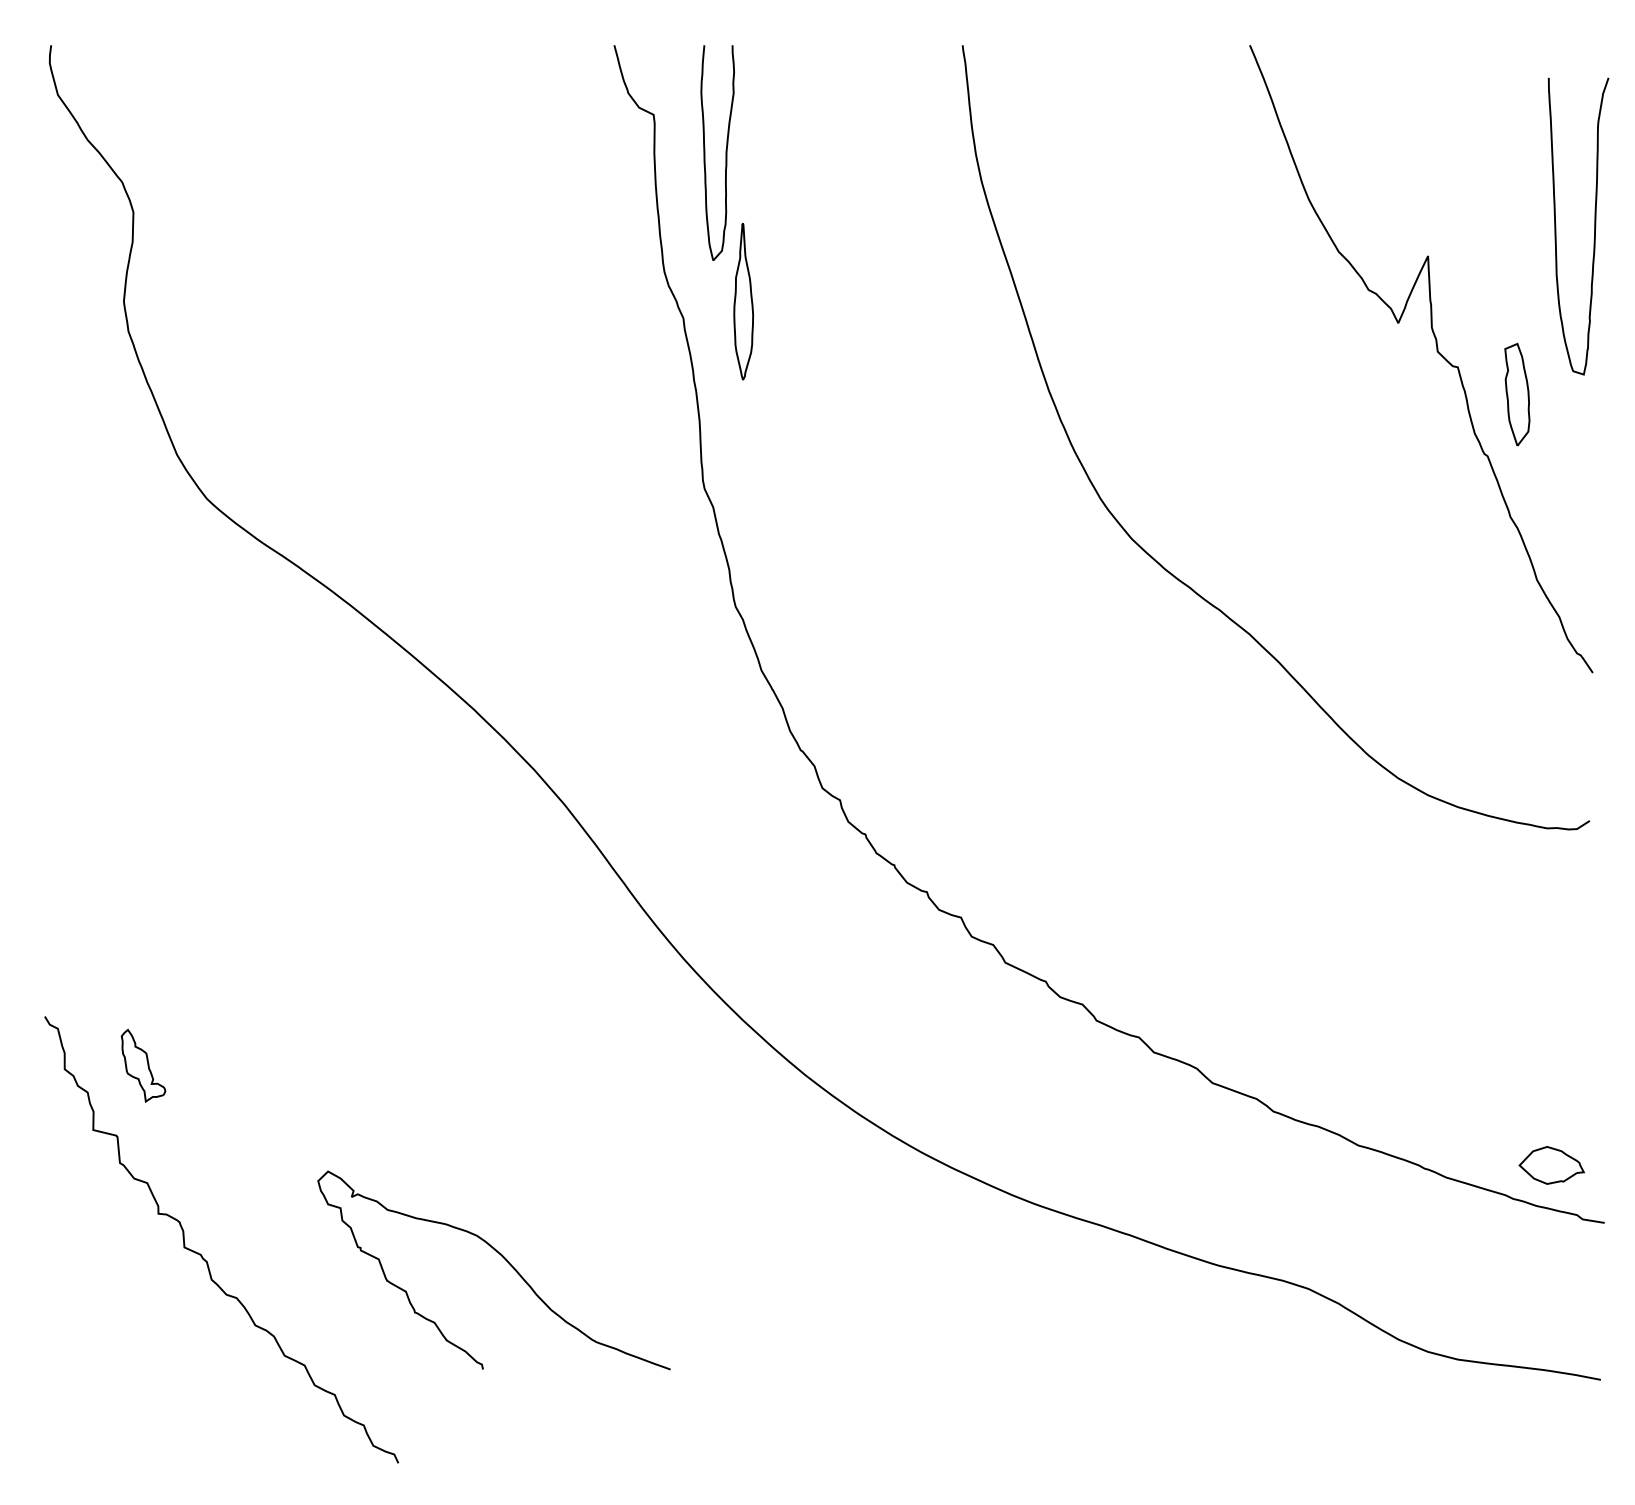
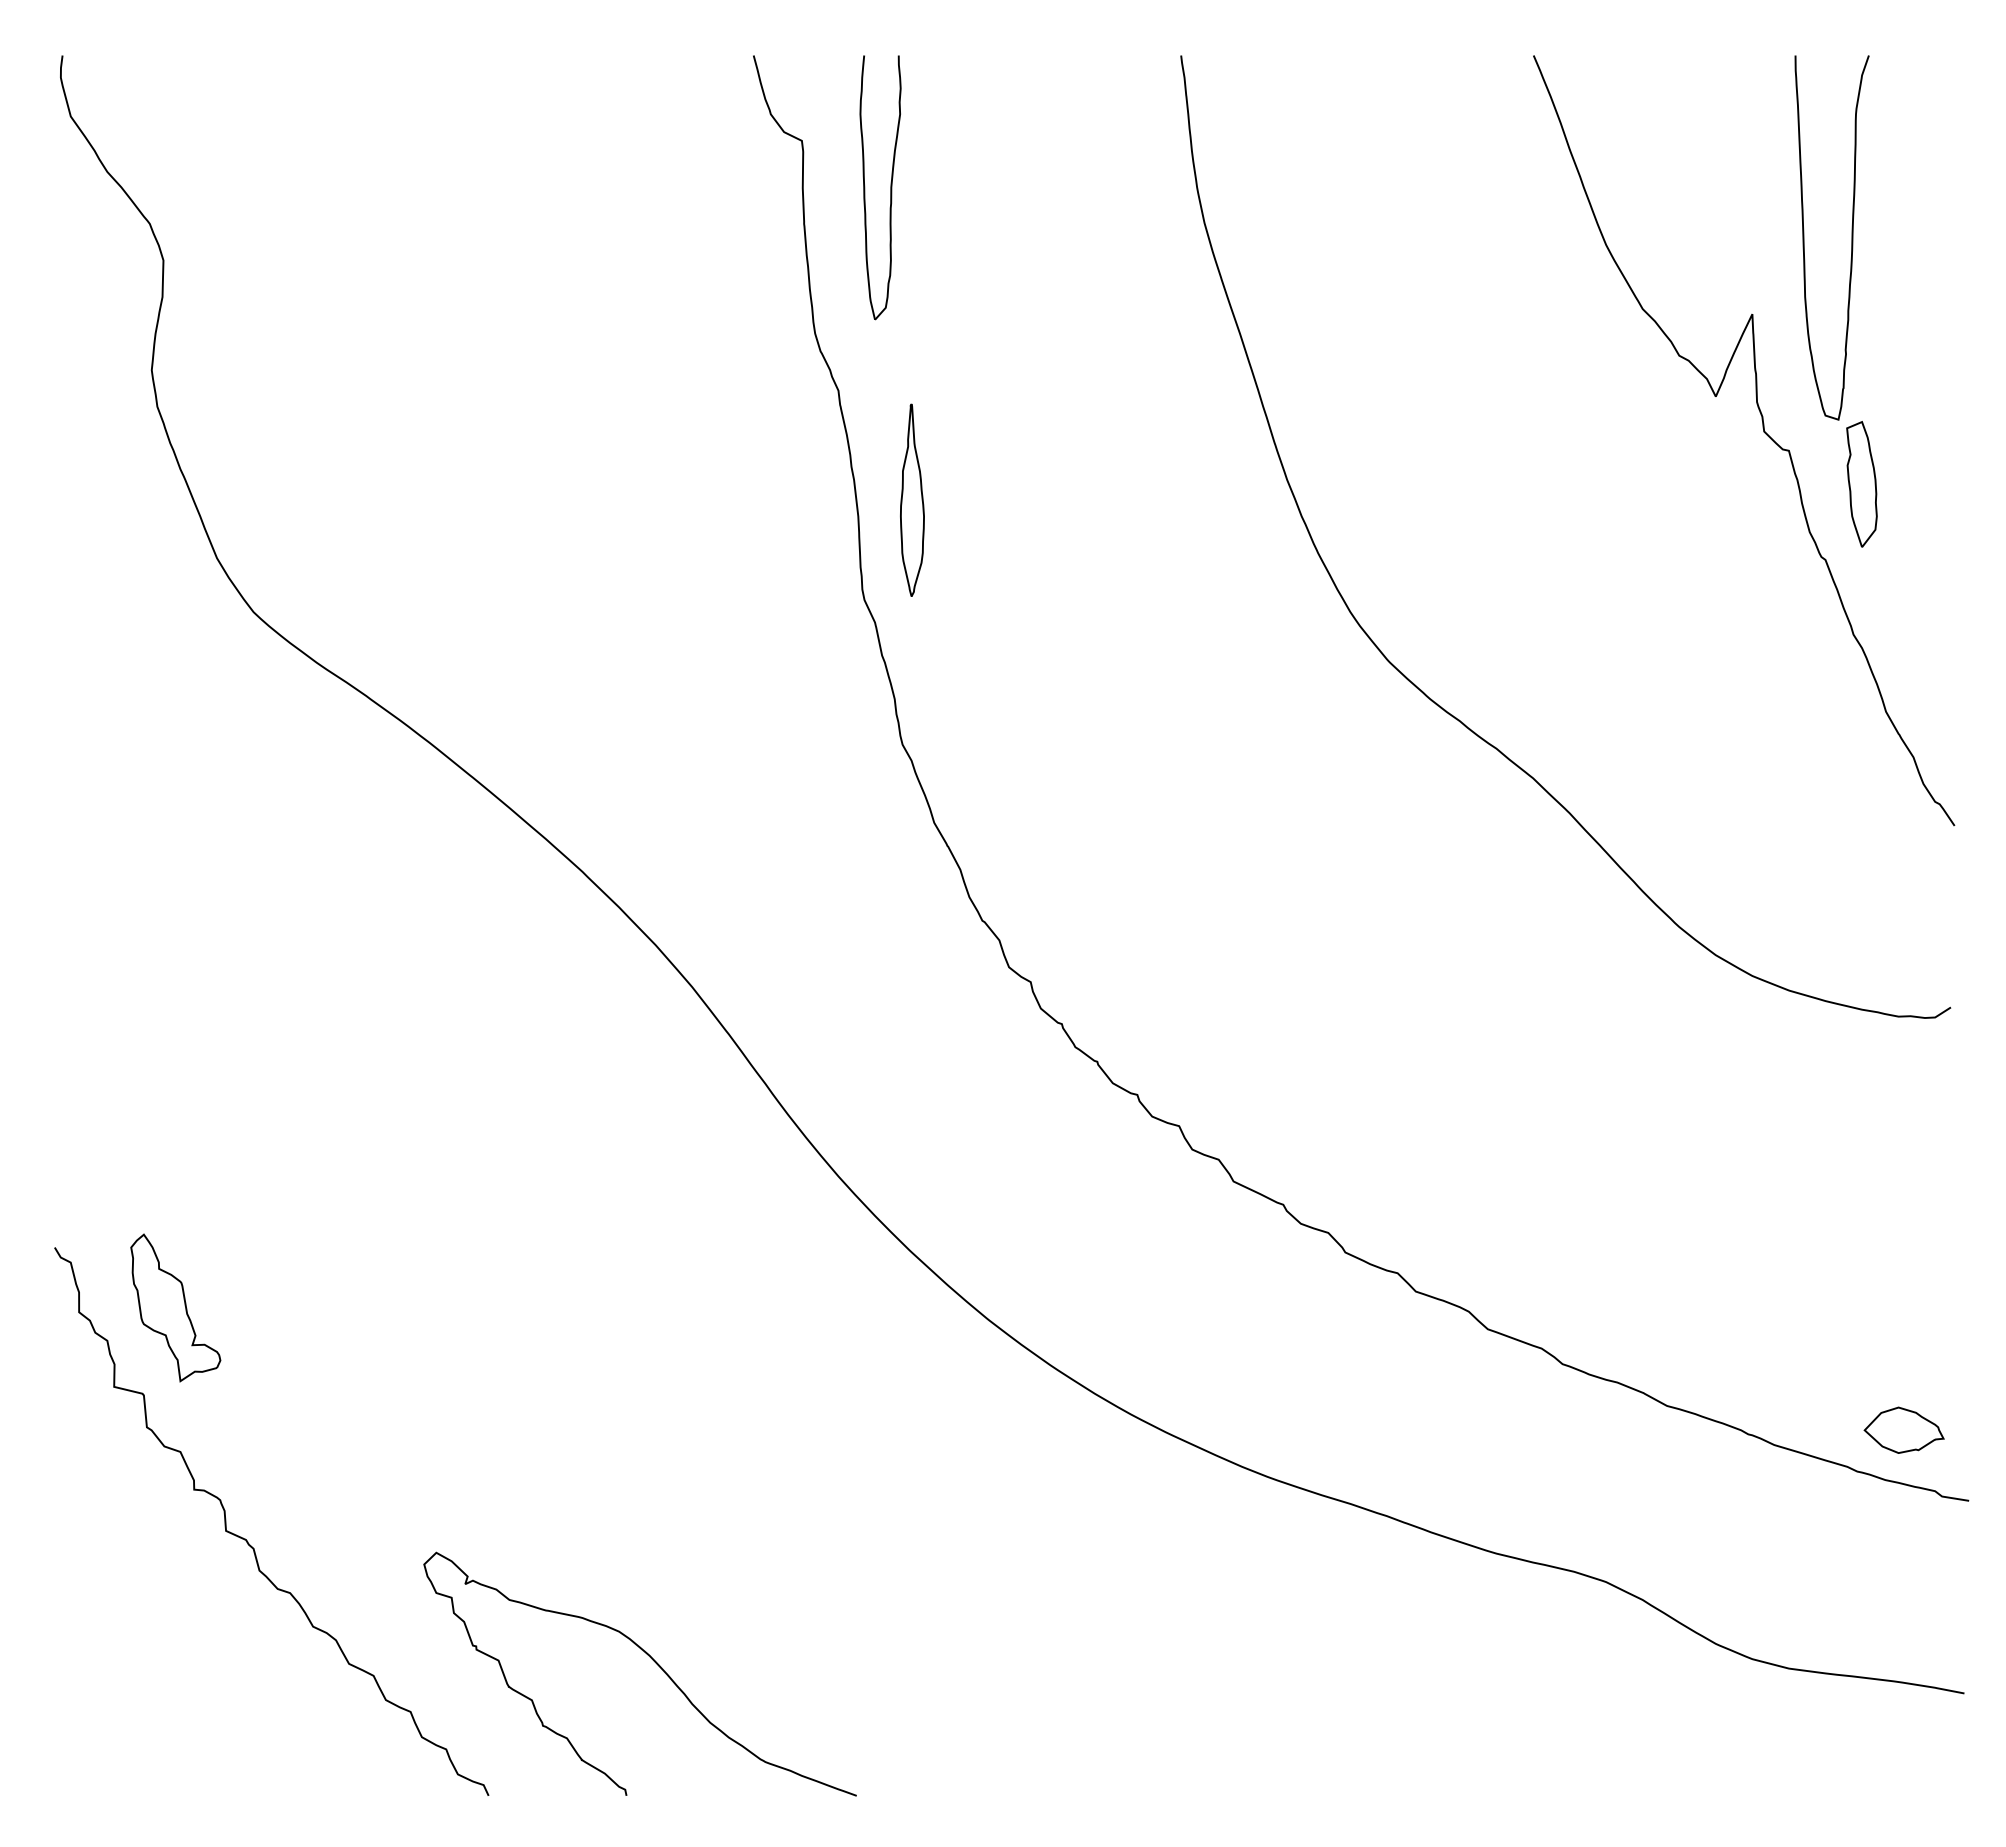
curve: (1594, 226) -> (1851, 237), moved
part: (743, 301) -> (912, 499), moved
part: (143, 1065) -> (175, 1307), size x1.67
curve: (504, 1259) -> (652, 1660), moved

